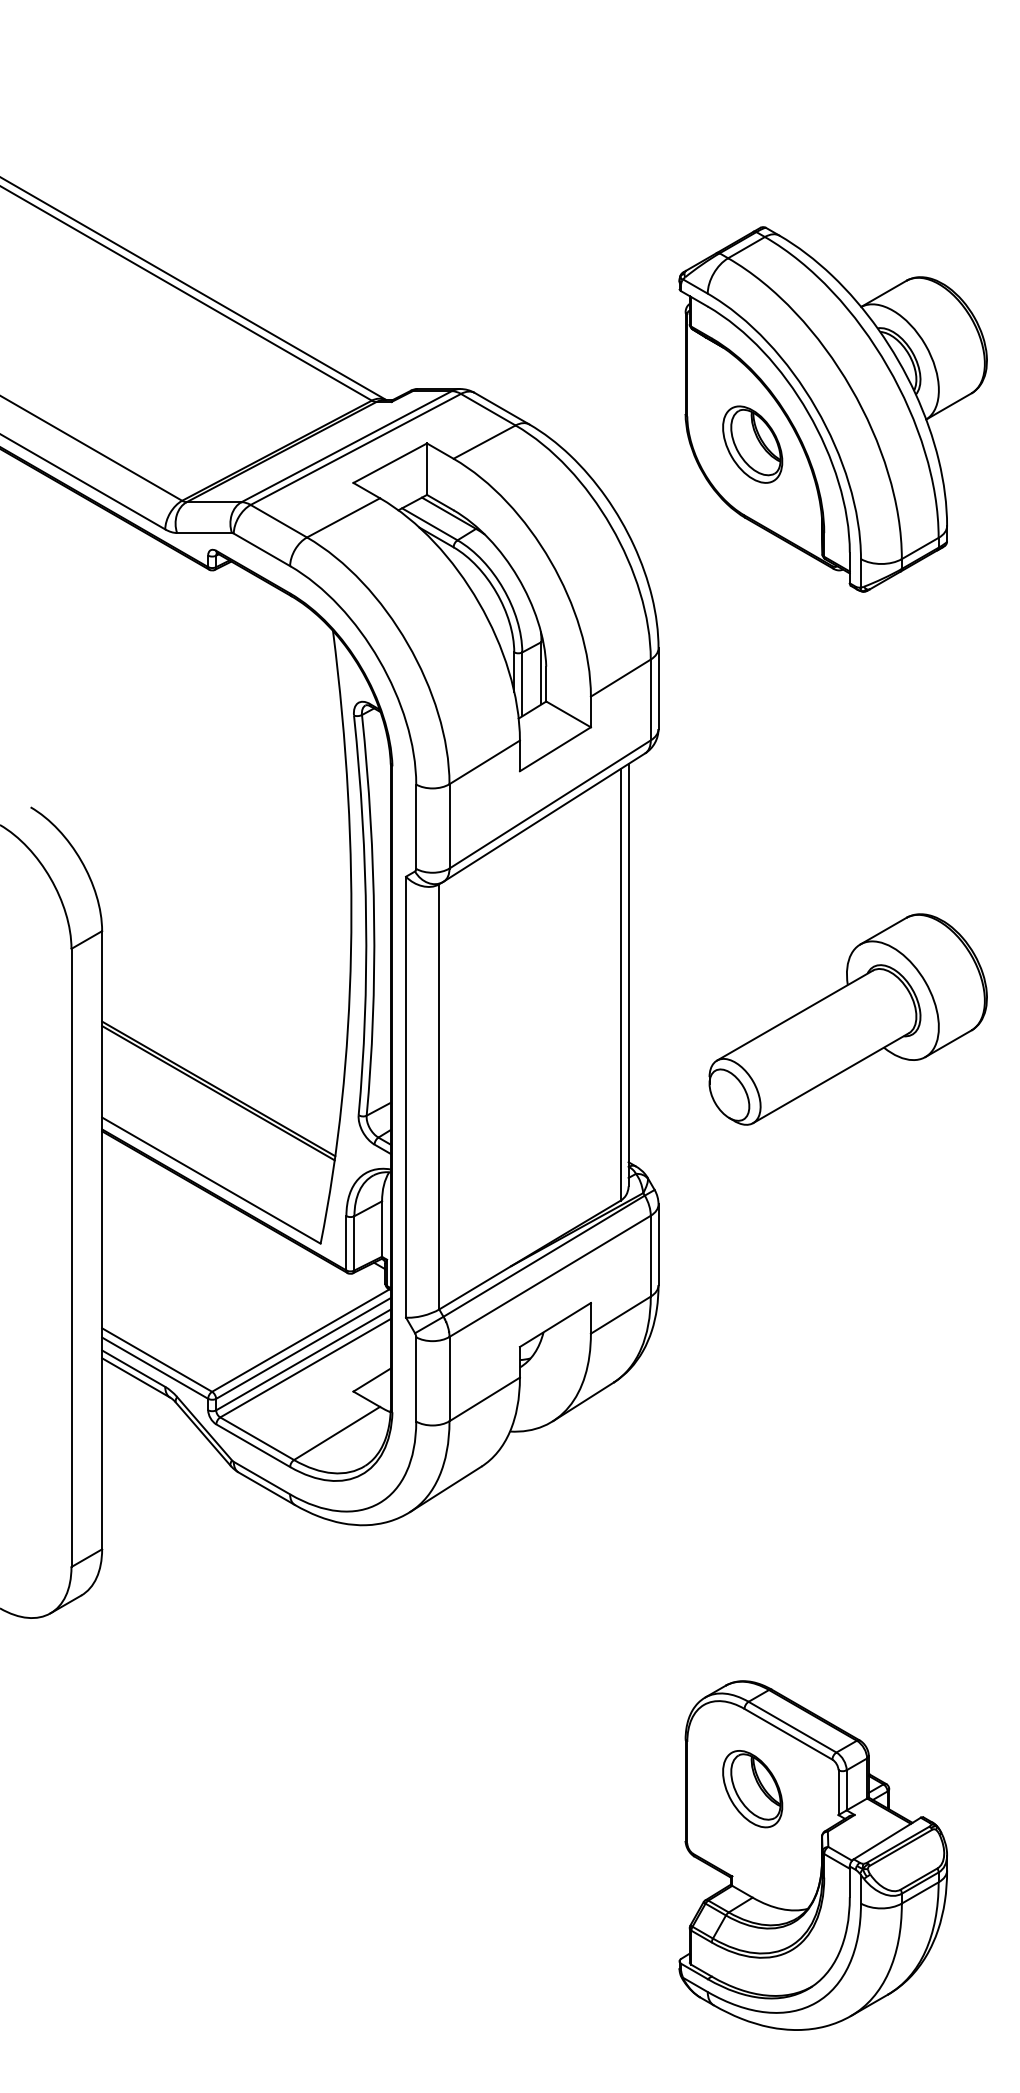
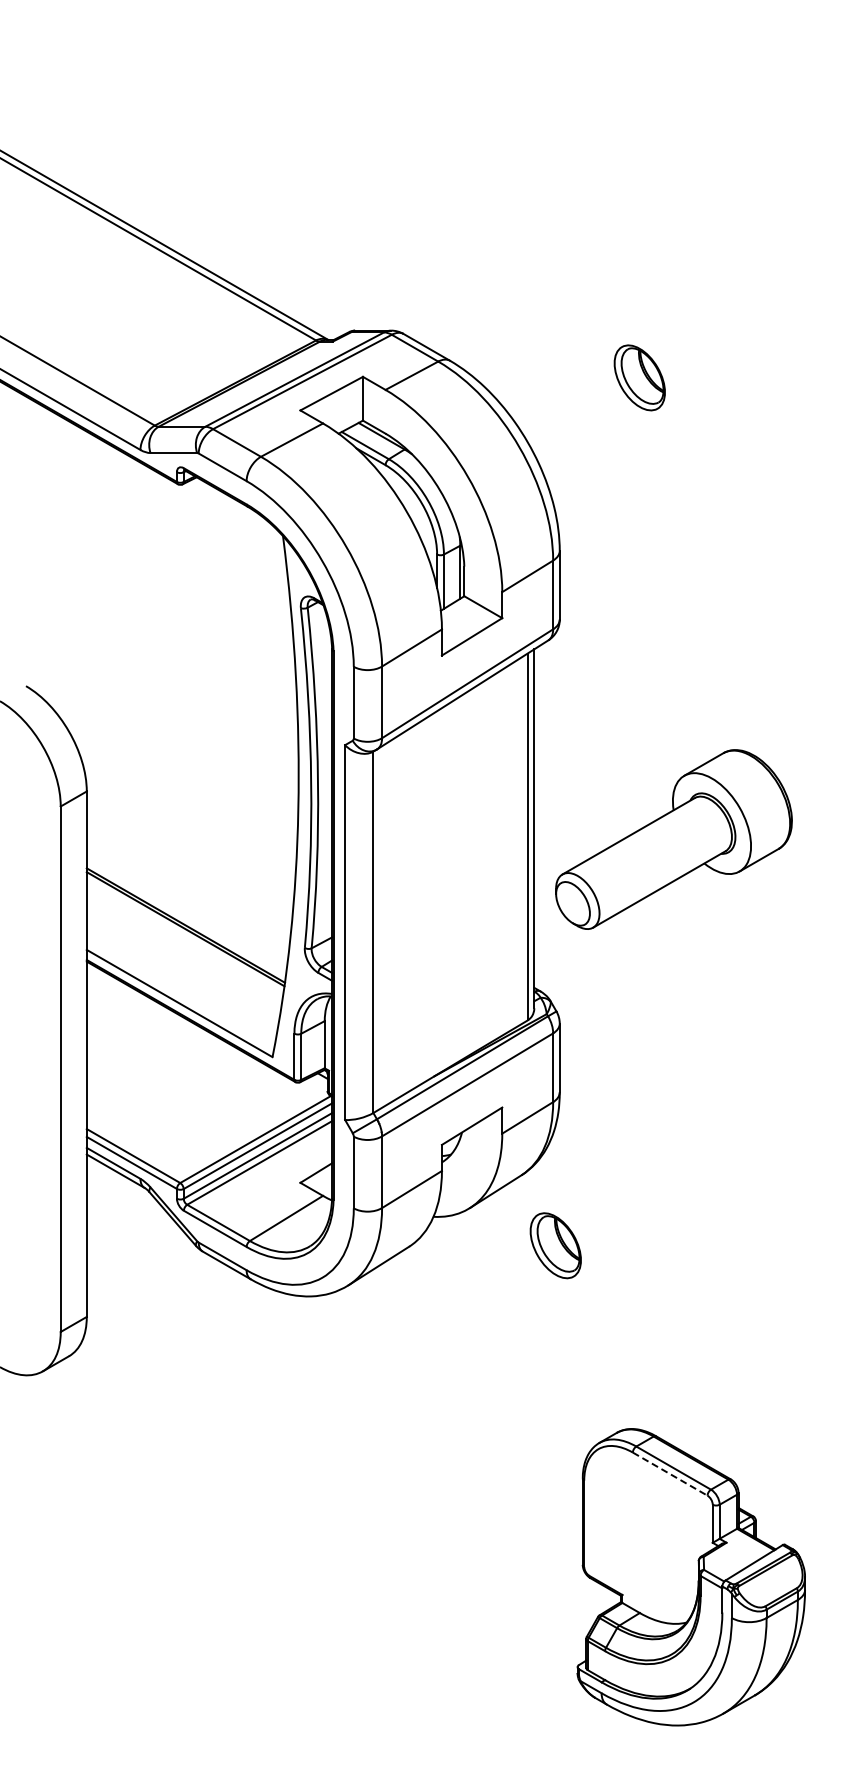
part: (832, 408) -> (707, 347), removed
part: (847, 1019) -> (673, 839), moved
line: (788, 1734) -> (670, 1474), solid -> dashed
part: (752, 1788) -> (555, 1245), moved

